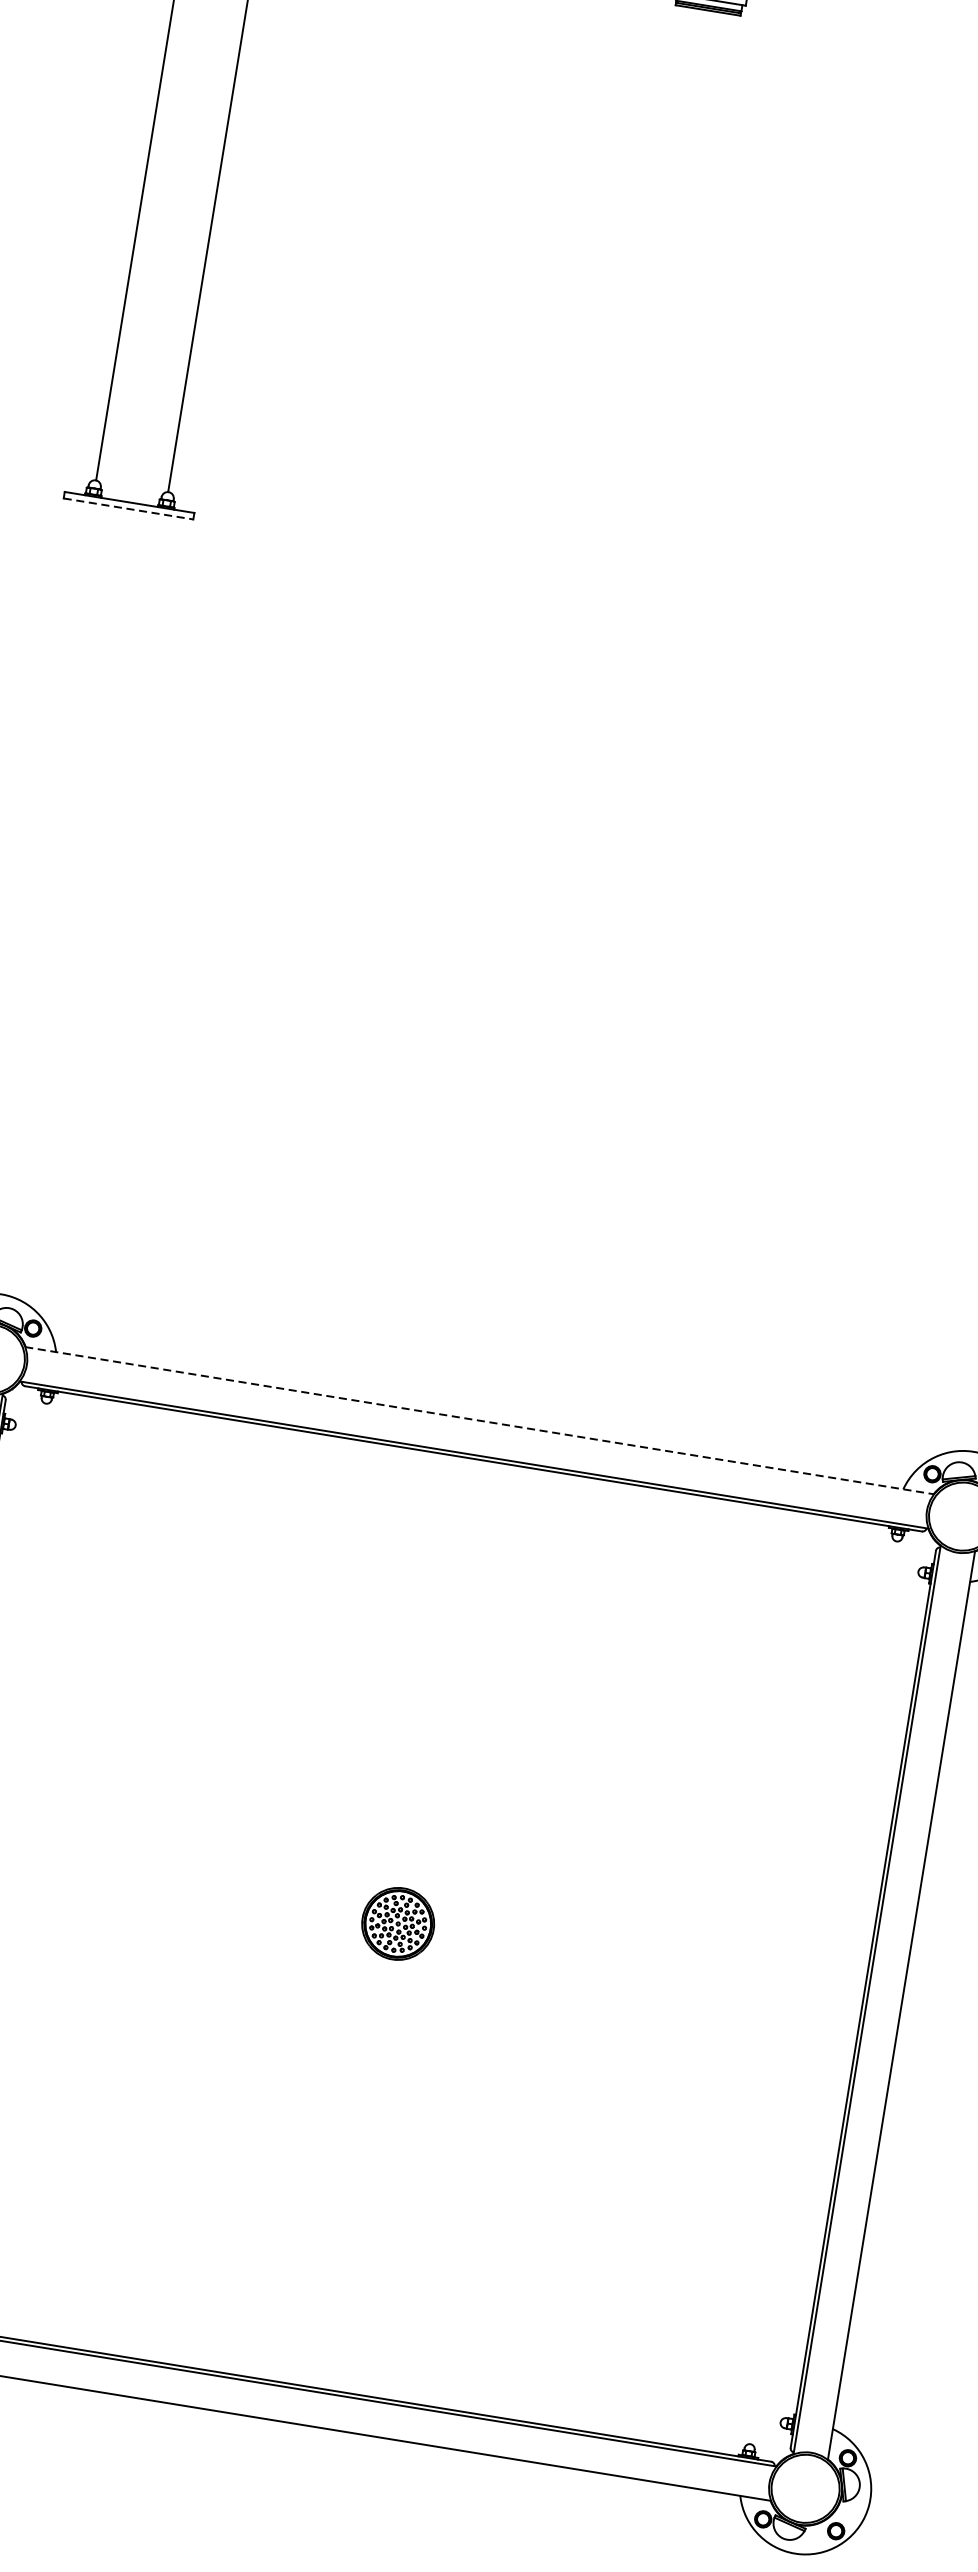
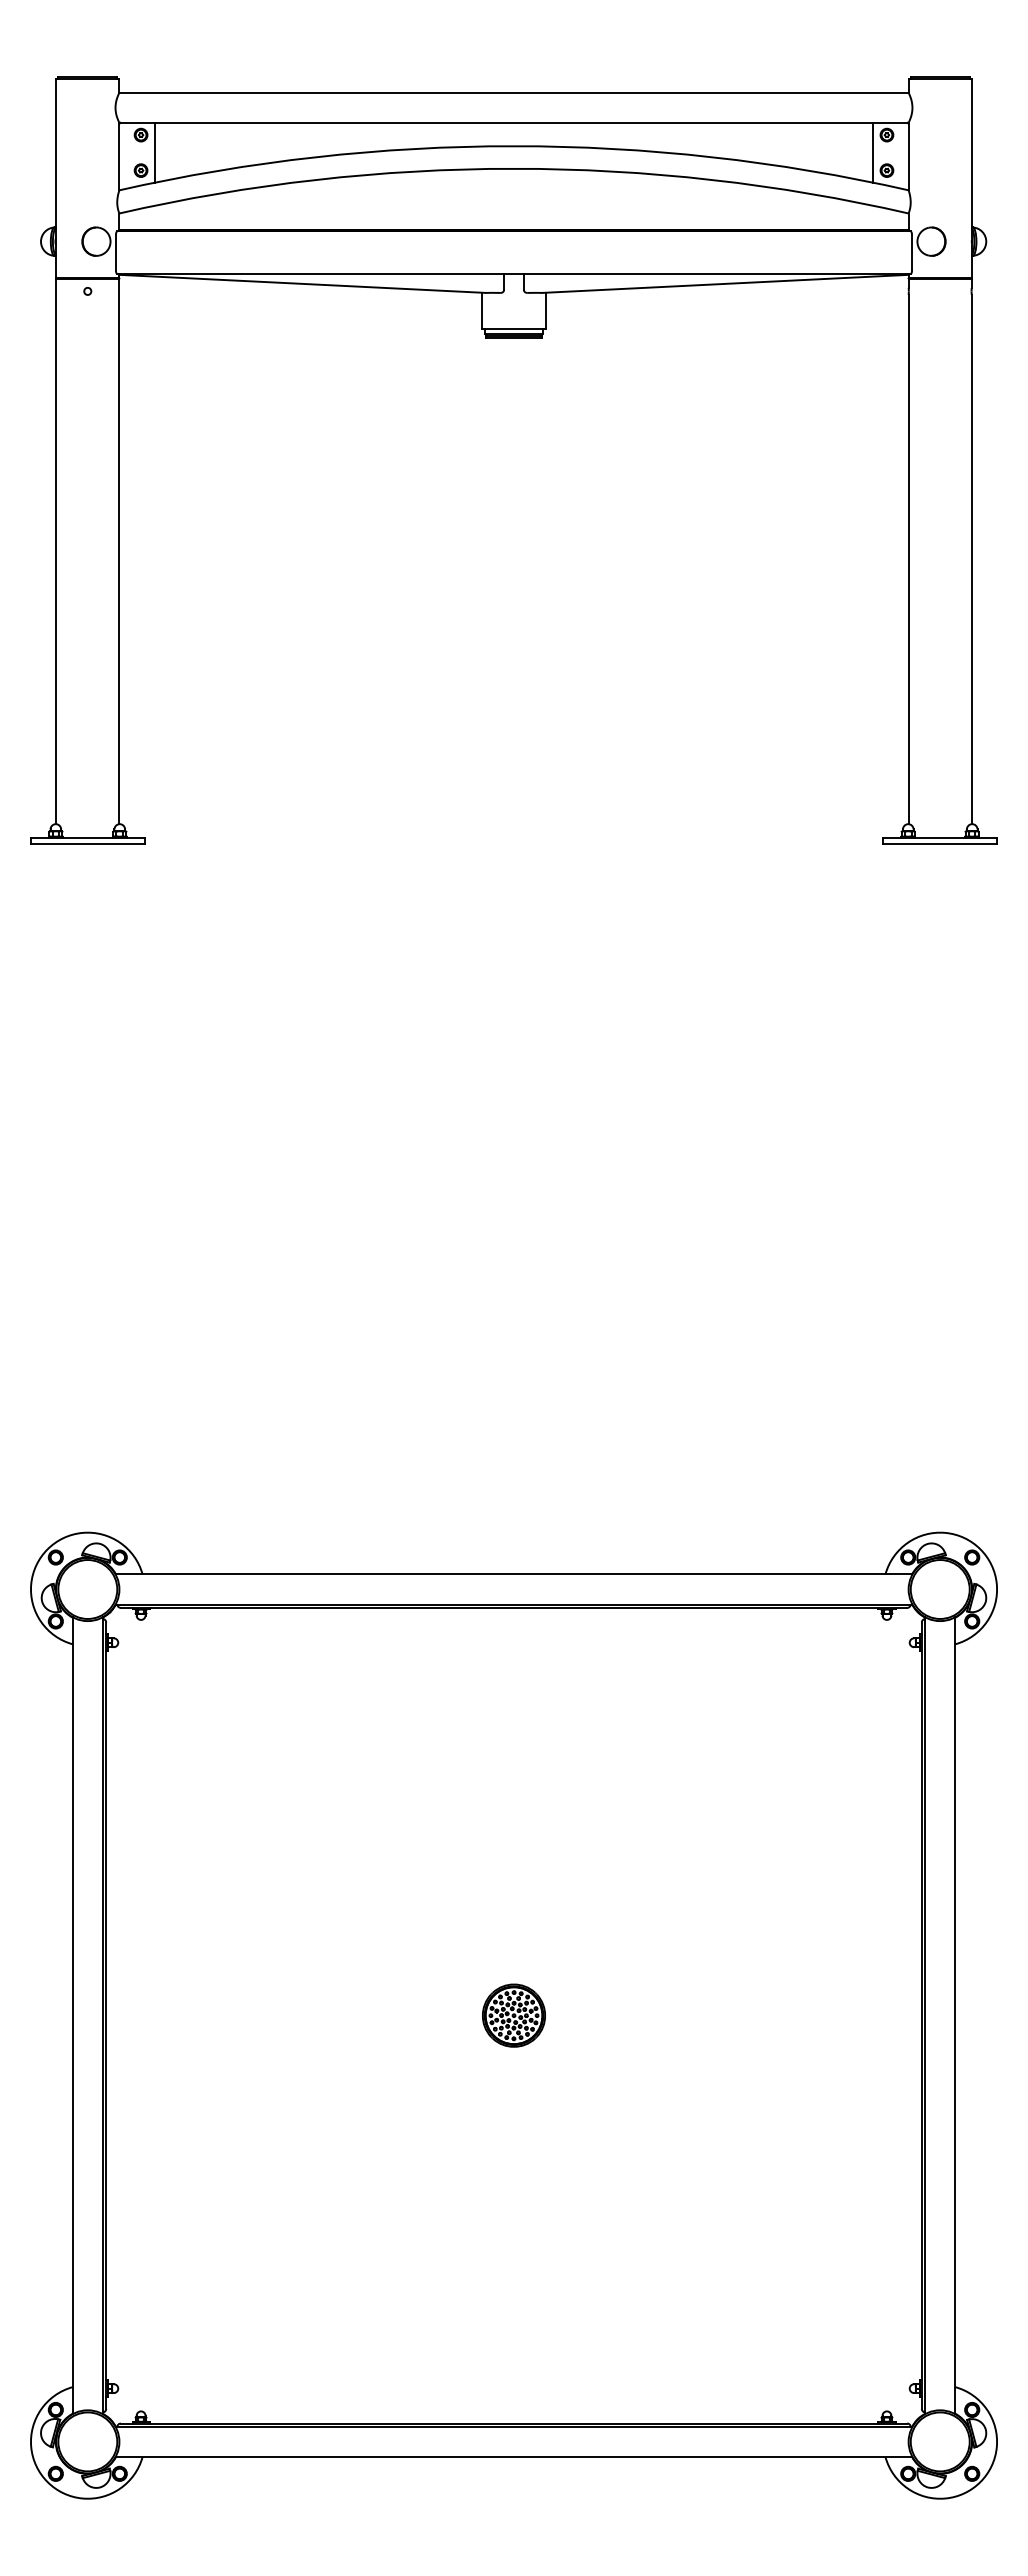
line: (128, 509) -> (87, 844), dashed -> solid
line: (480, 1420) -> (514, 1574), dashed -> solid

